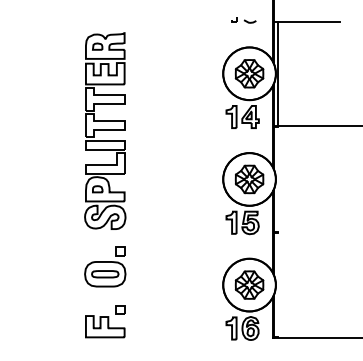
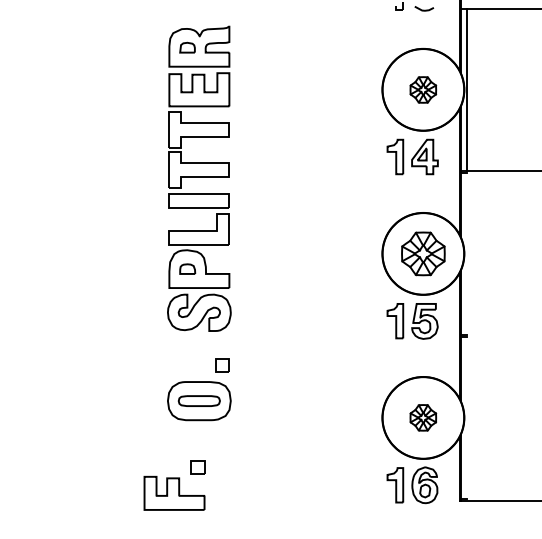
part: (249, 73) -> (423, 89), size x0.6
part: (249, 284) -> (423, 416), size x0.6
part: (105, 321) -> (174, 485), moved

